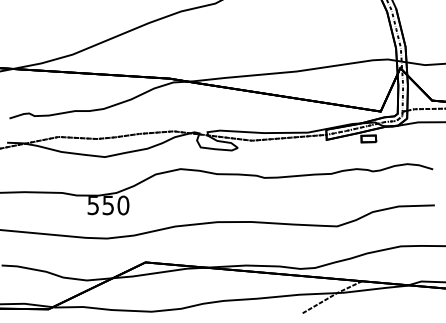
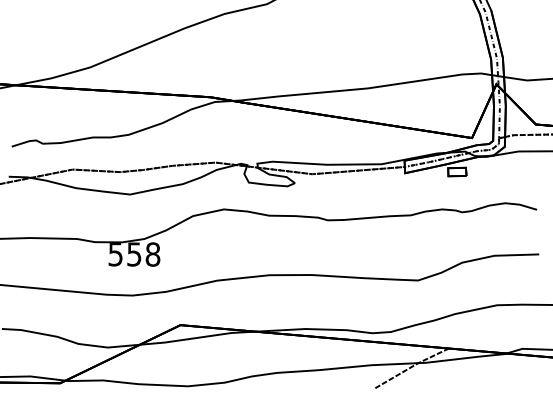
text: (123, 205) -> (152, 254), 550 -> 558

